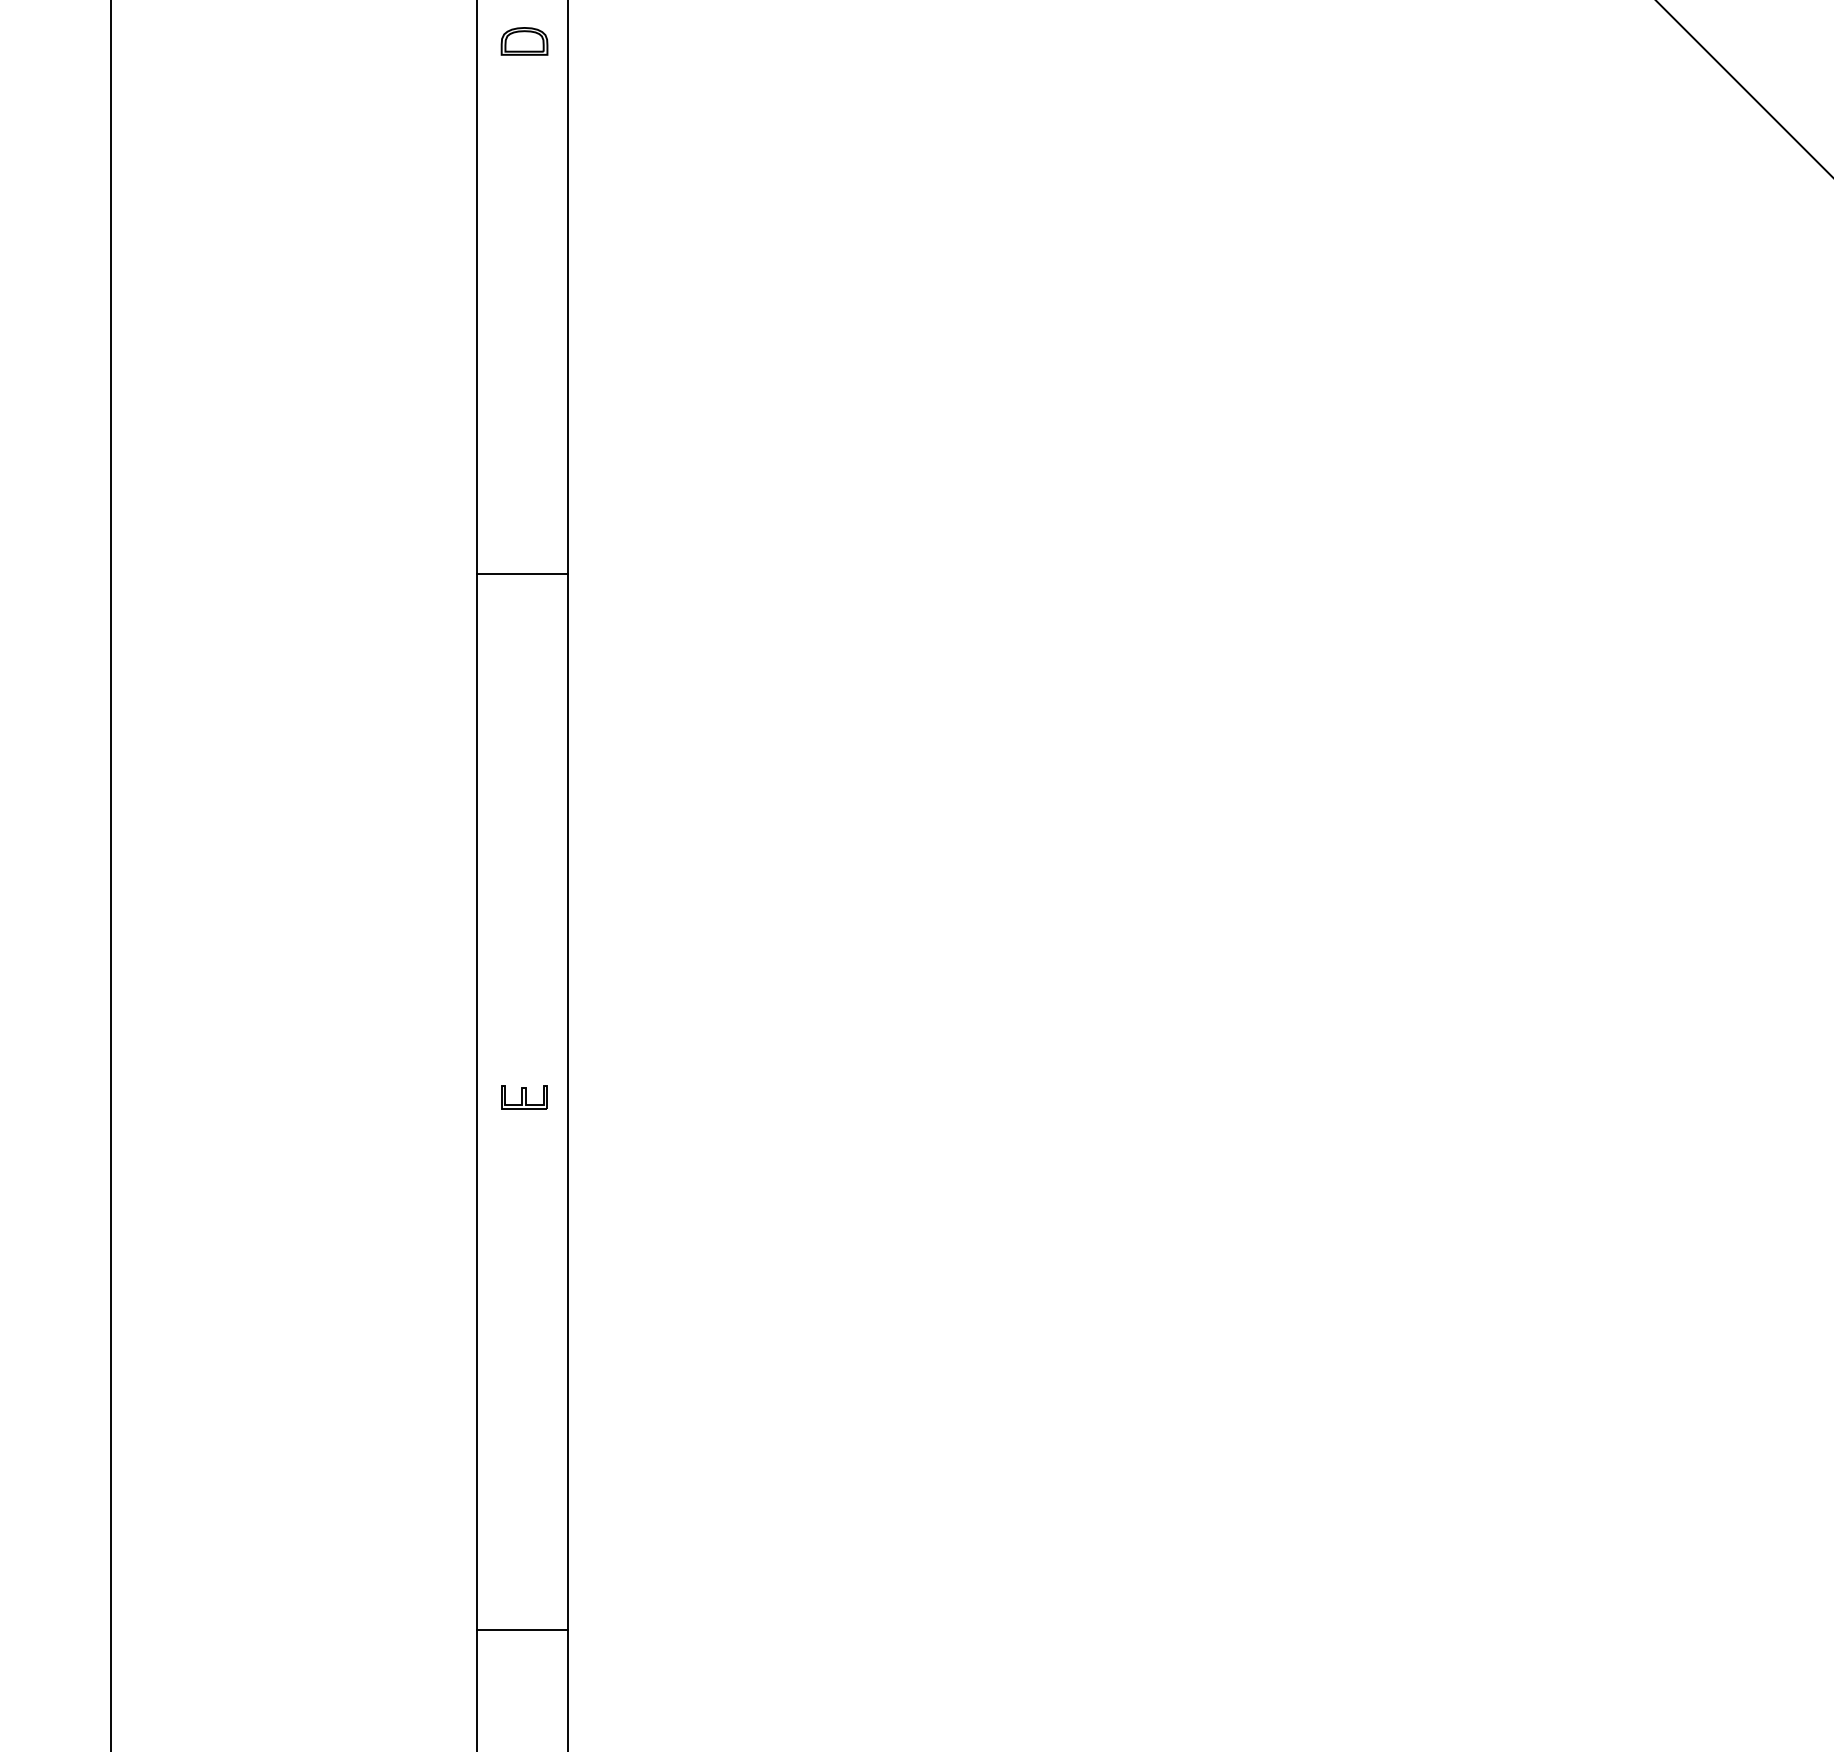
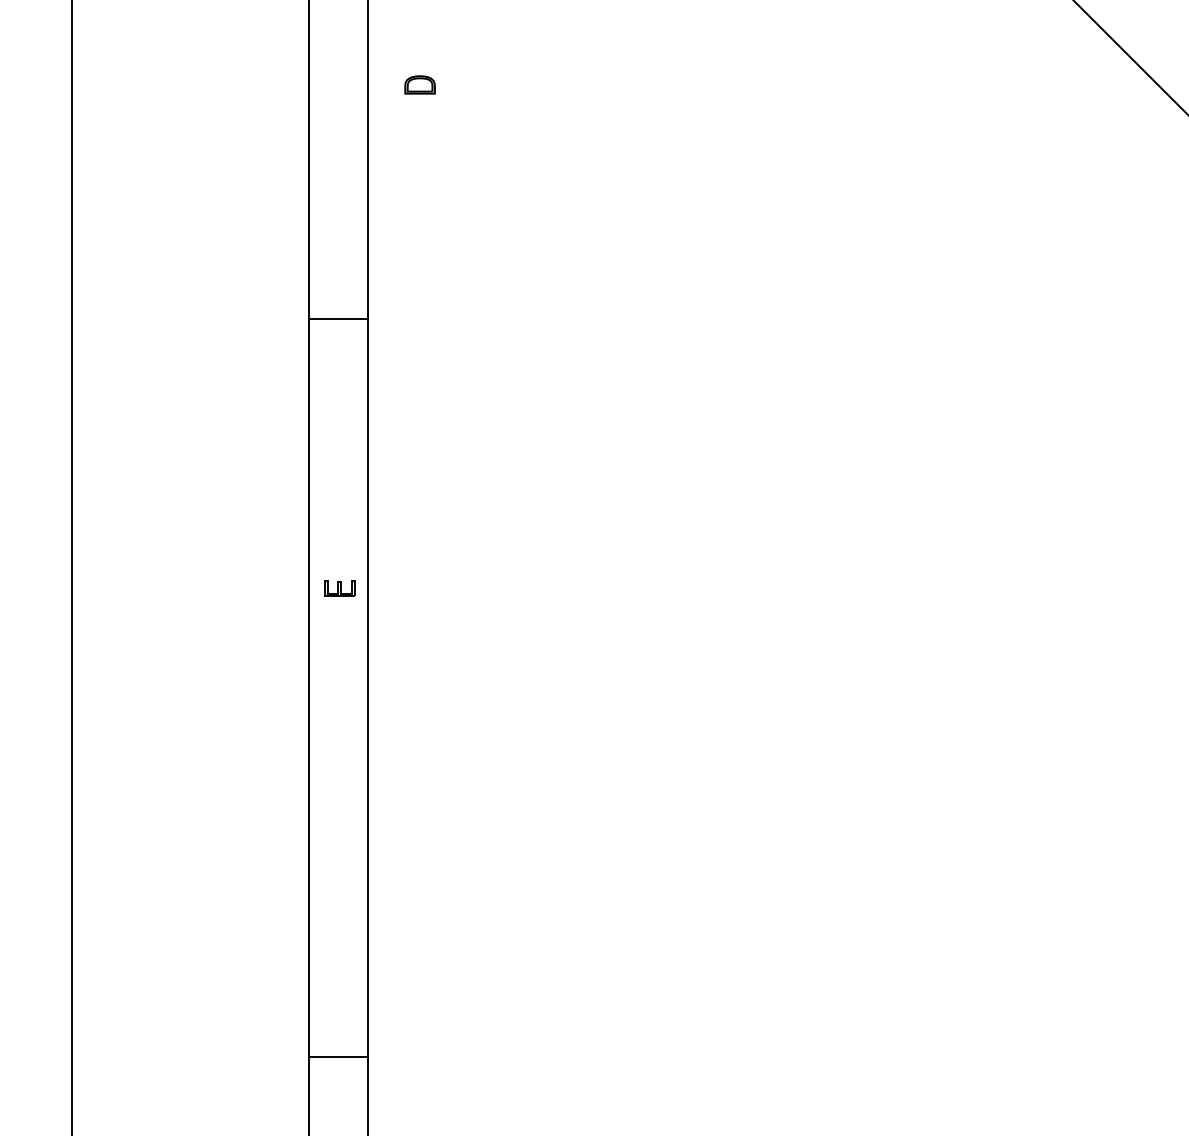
part: (523, 40) -> (419, 84), moved
line: (522, 572) -> (338, 318), moved
part: (523, 1097) -> (339, 588), moved

